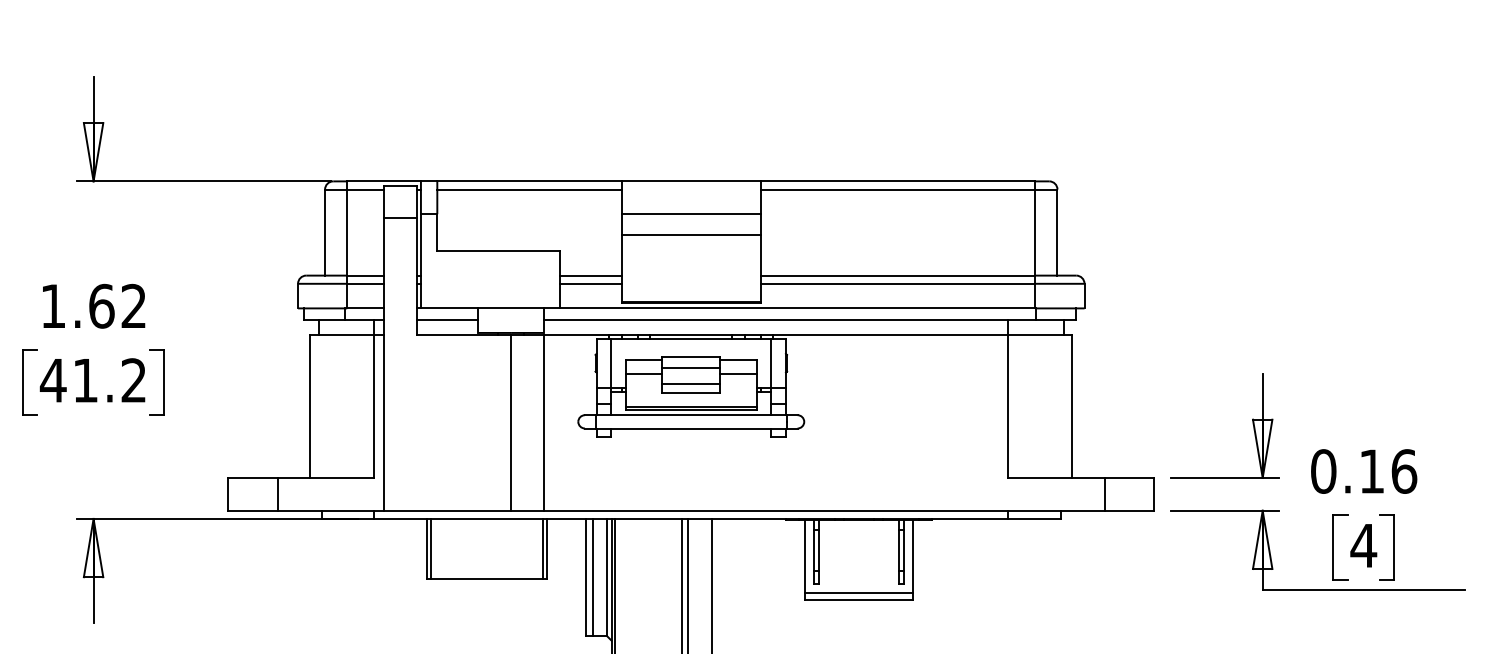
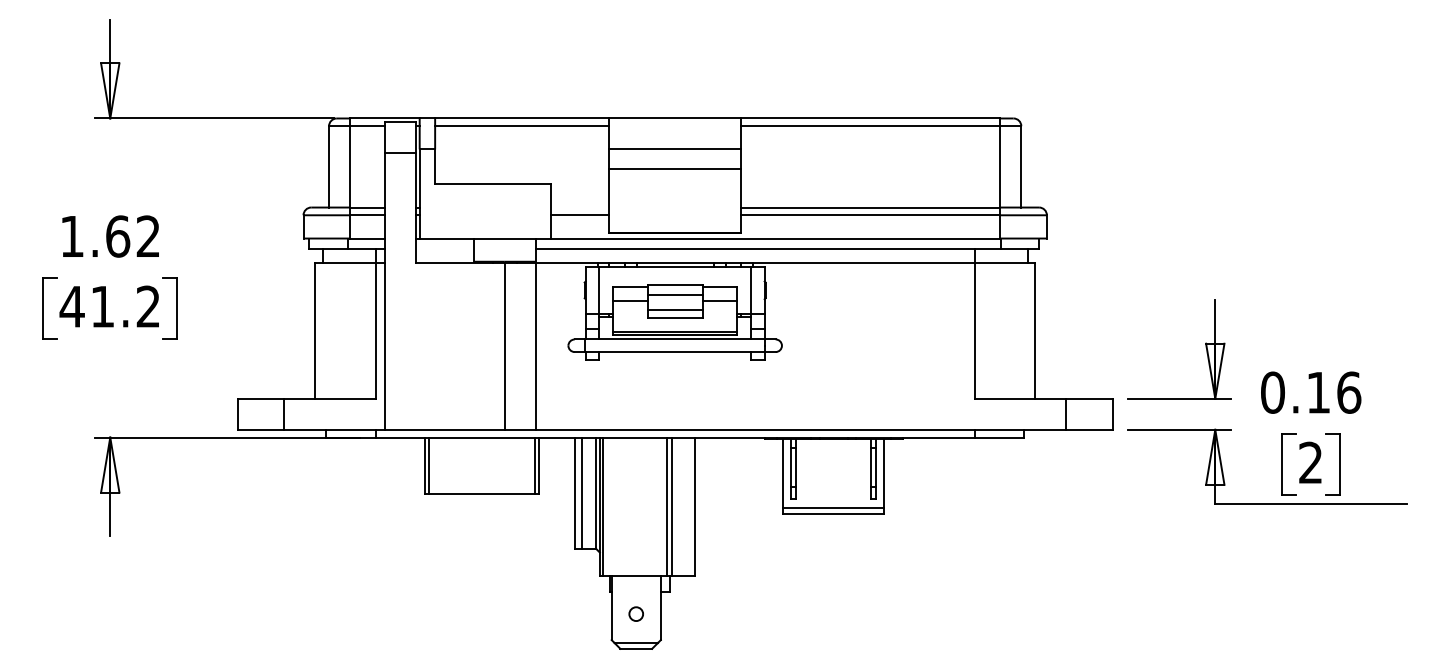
line: (591, 275) -> (580, 207), removed
line: (447, 320) -> (444, 249), removed
text: (1363, 545) -> (1310, 462), 4 -> 2

